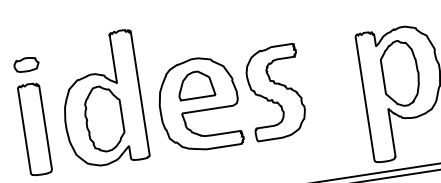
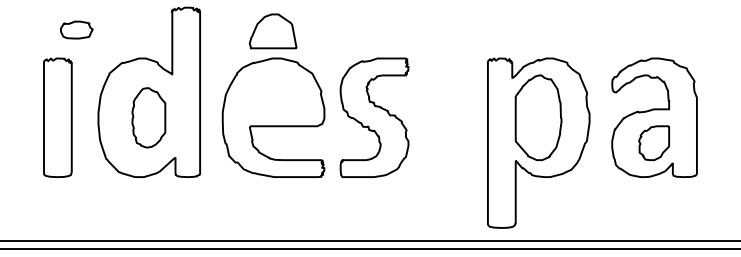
part: (26, 64) -> (76, 29), moved
part: (195, 85) -> (272, 31), moved
part: (103, 118) -> (148, 117), size x0.7

